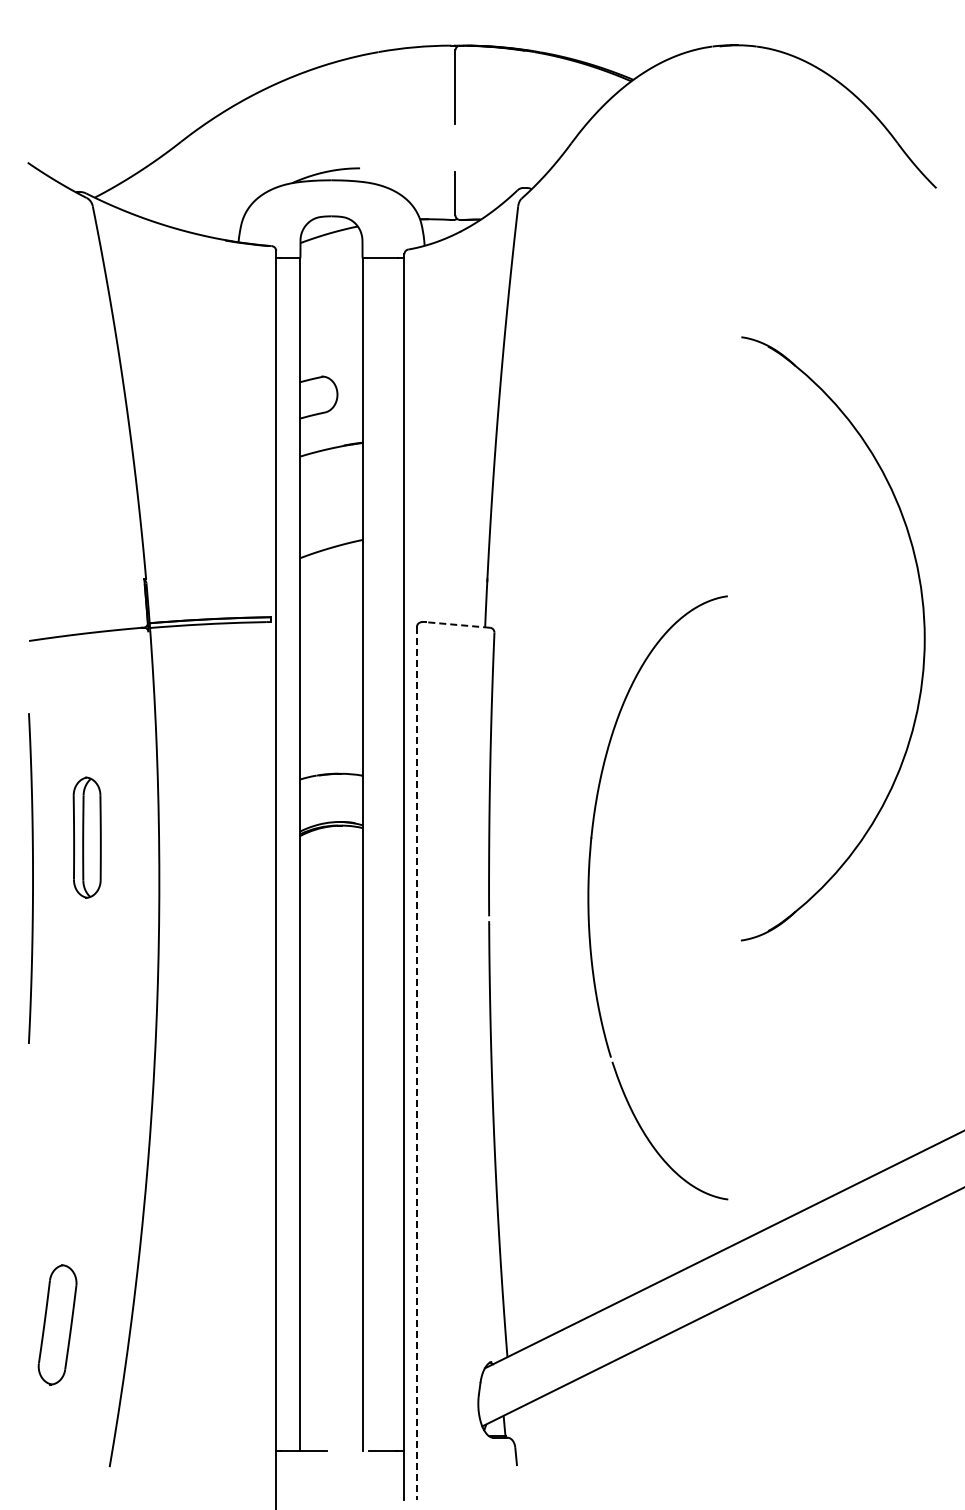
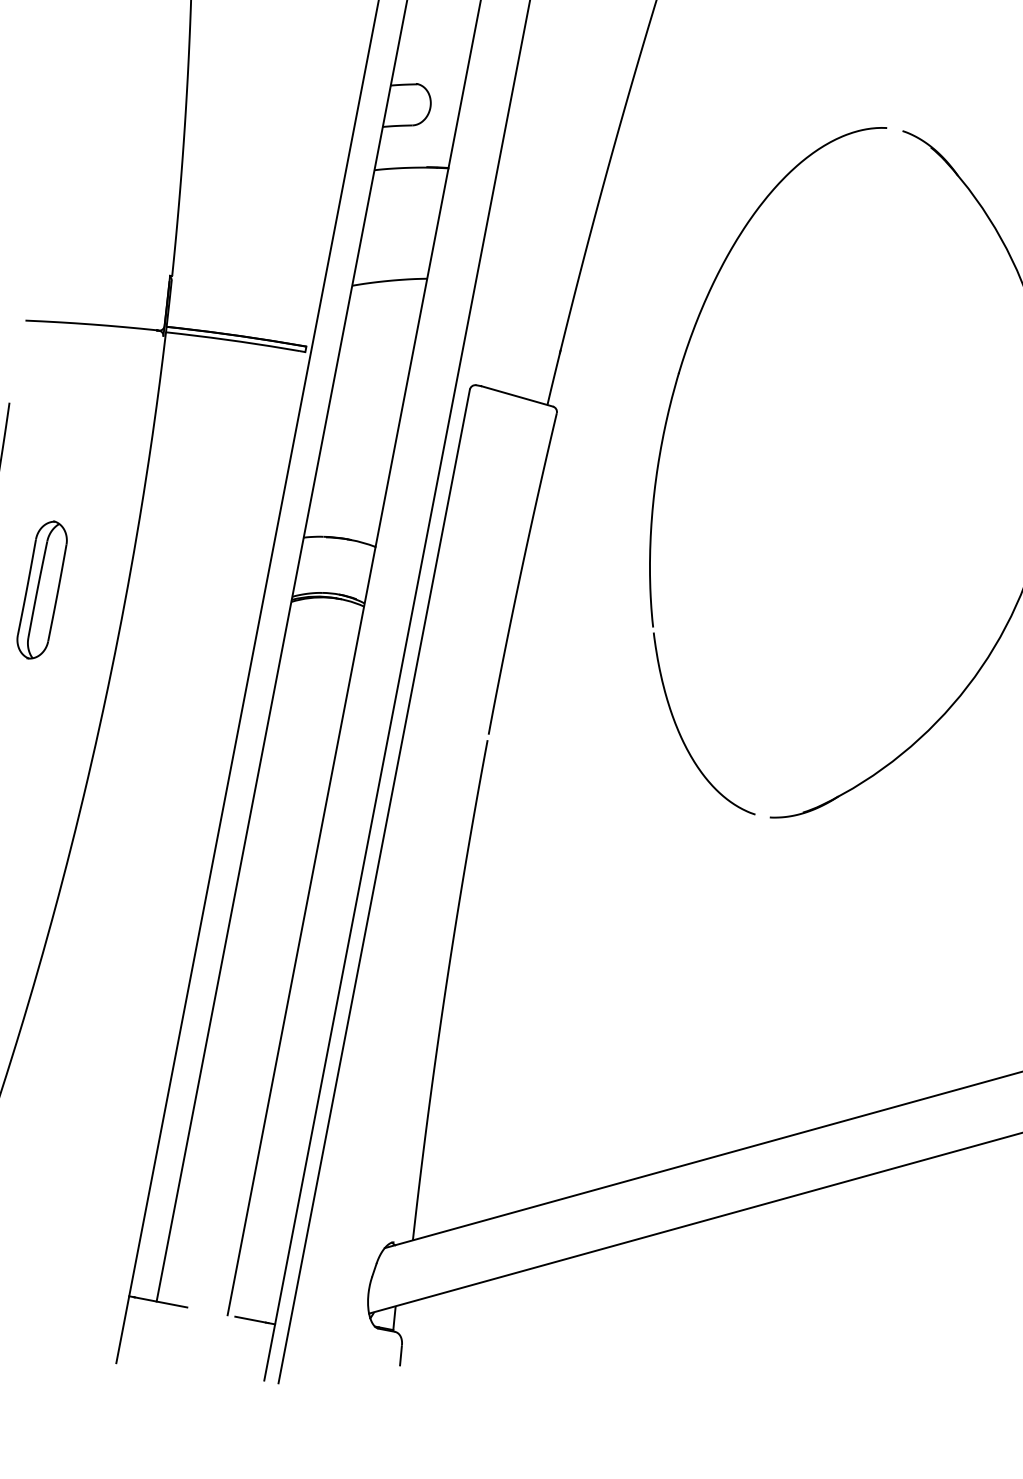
line: (458, 625) -> (517, 397), dashed -> solid
part: (86, 837) -> (41, 589), moved
part: (589, 897) -> (663, 440), moved
line: (416, 1063) -> (373, 886), dashed -> solid

